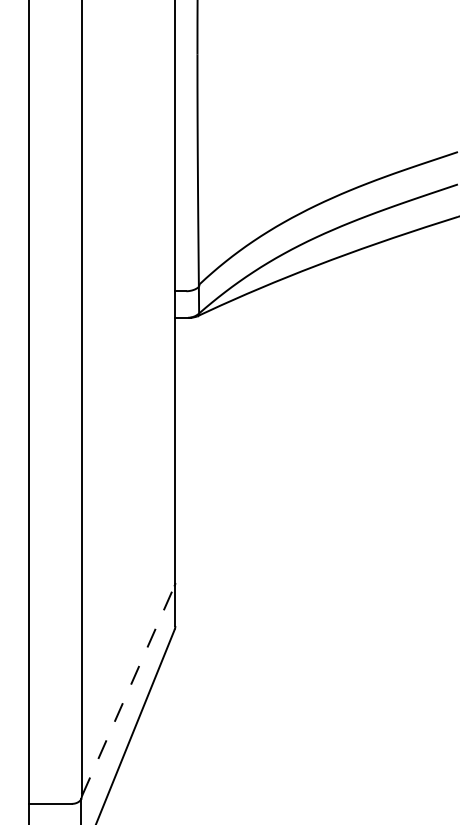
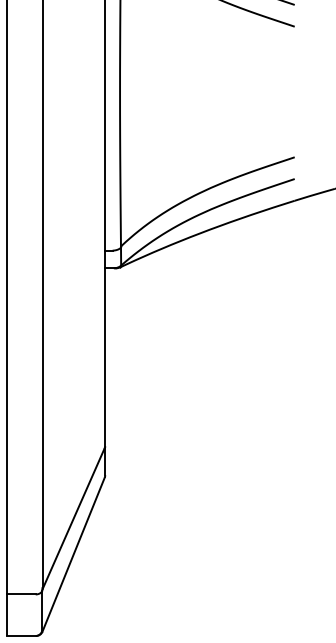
line: (128, 690) -> (73, 518), dashed -> solid

